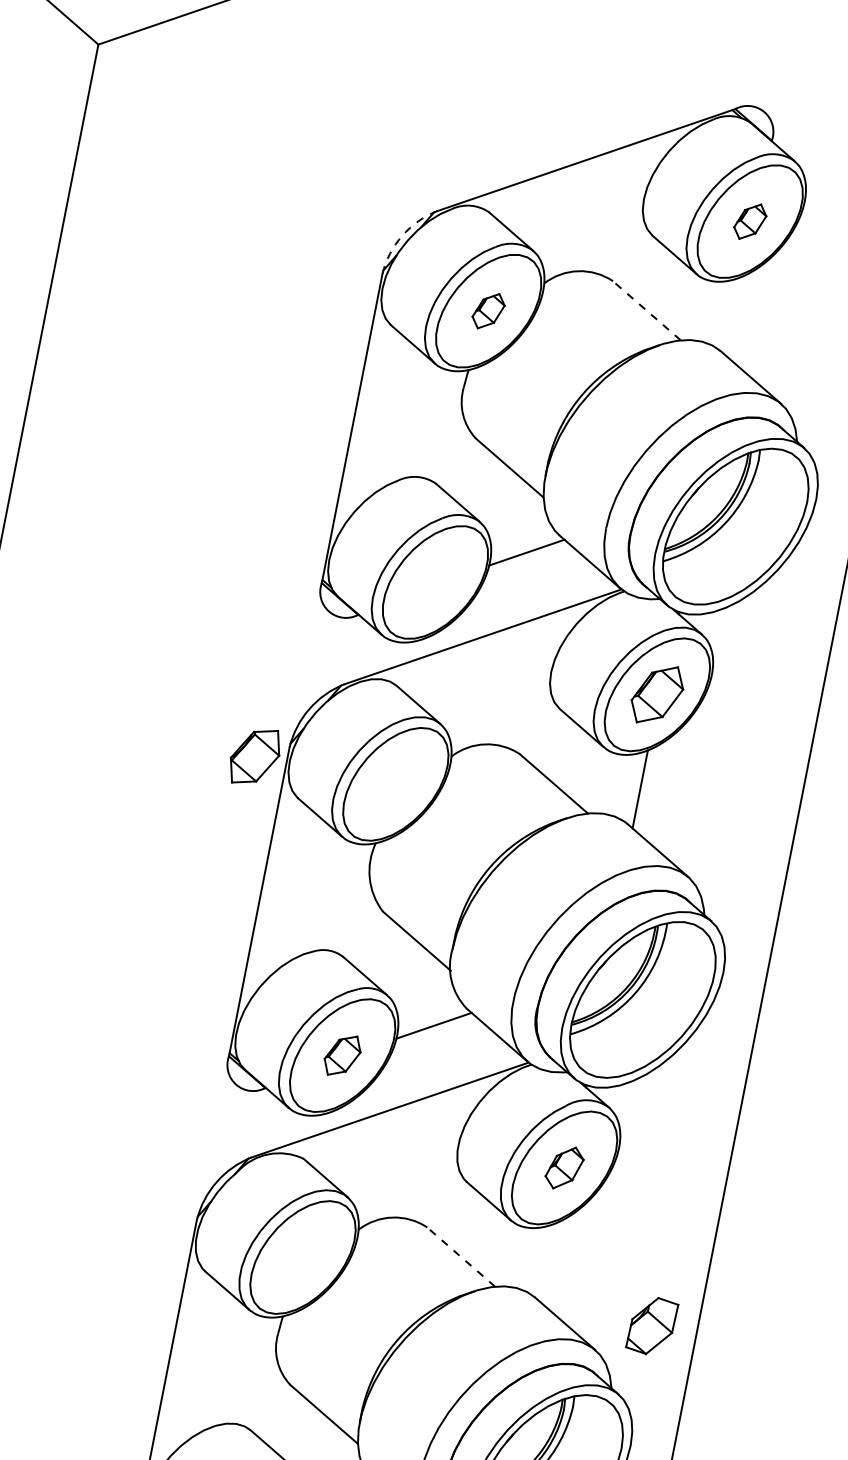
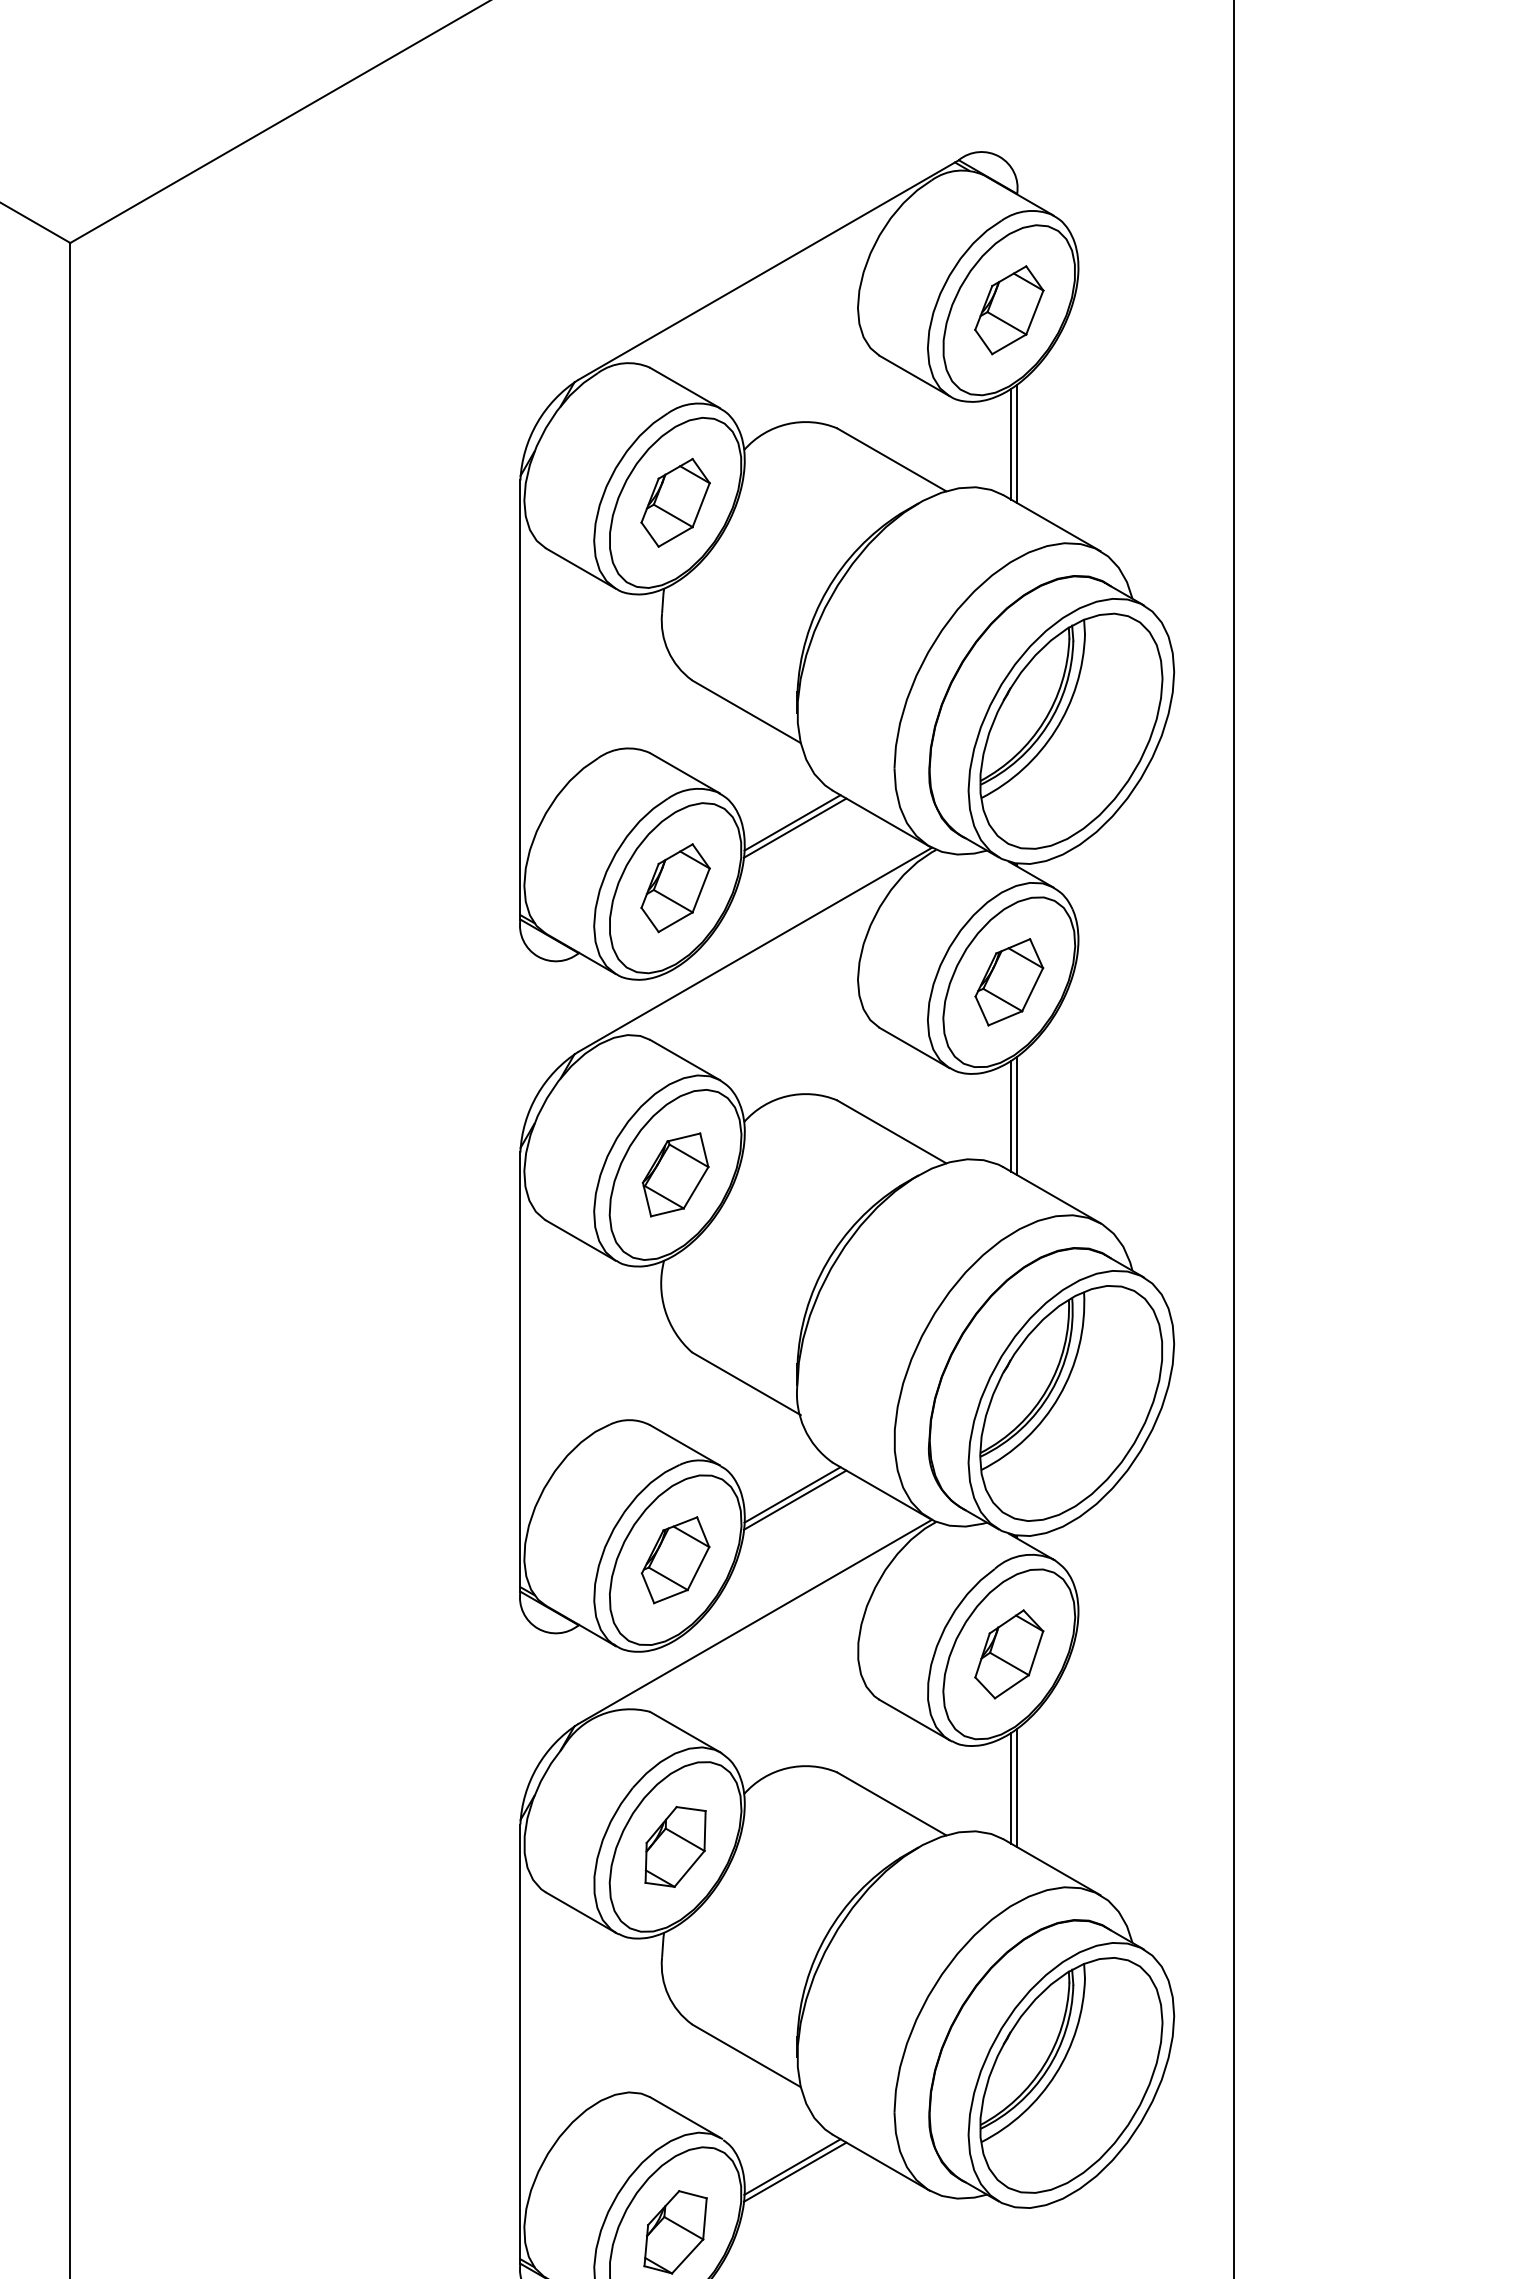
part: (750, 221) -> (1009, 310), size x1.67
arc: (402, 236) -> (537, 423), dashed -> solid
part: (488, 310) -> (675, 502), size x1.67
line: (646, 310) -> (891, 459), dashed -> solid
line: (733, 315) -> (1011, 443), added
line: (737, 316) -> (1017, 443), added
line: (527, 556) -> (794, 827), added
part: (435, 582) -> (675, 888), added
part: (255, 756) -> (675, 1174), moved
line: (644, 789) -> (1017, 1115), added
line: (434, 1029) -> (794, 1499), added
part: (342, 1055) -> (675, 1560), size x1.43
part: (564, 1168) -> (1009, 1654), size x1.43
line: (461, 1256) -> (891, 1803), dashed -> solid
line: (547, 1262) -> (1011, 1787), added
line: (551, 1262) -> (1017, 1787), added
part: (652, 1325) -> (675, 1846), moved

